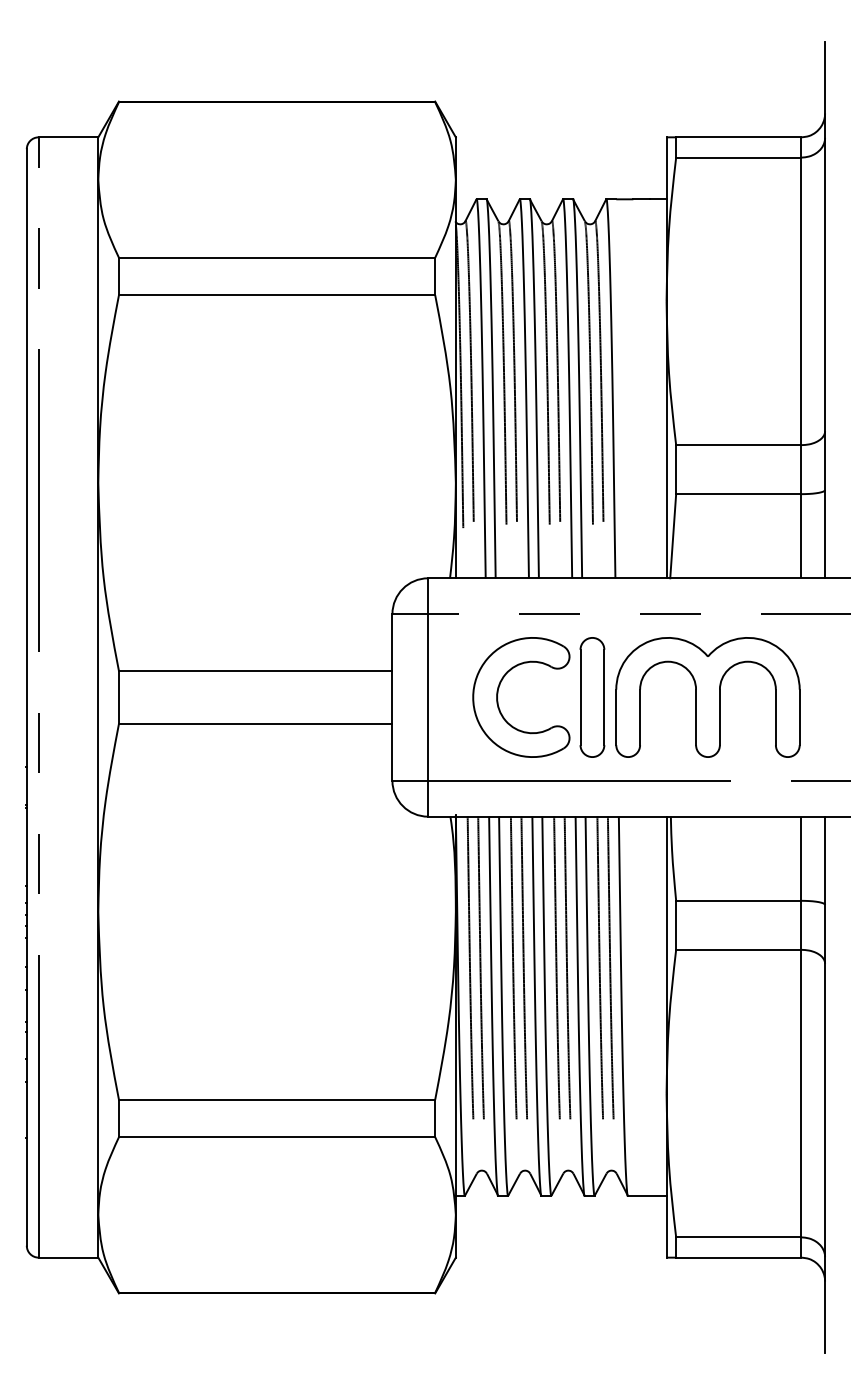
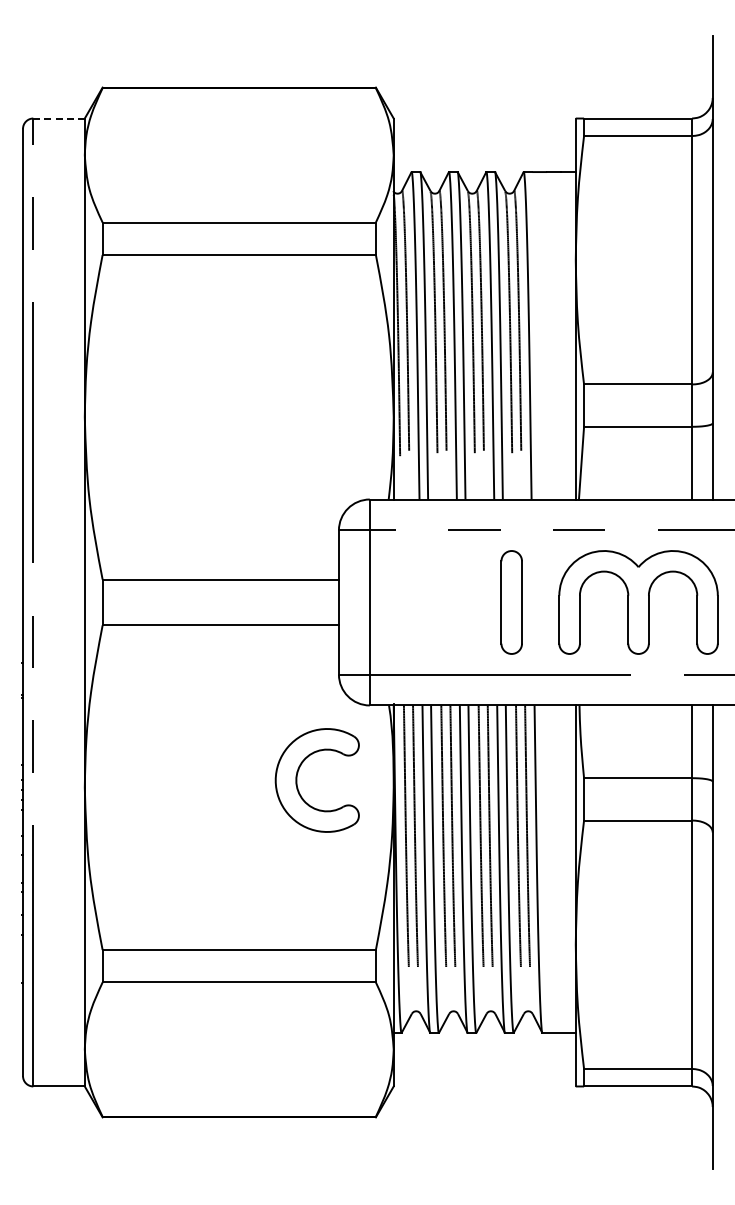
line: (69, 137) -> (59, 118), solid -> dashed
part: (498, 697) -> (297, 780), moved
part: (707, 697) -> (638, 602), moved

